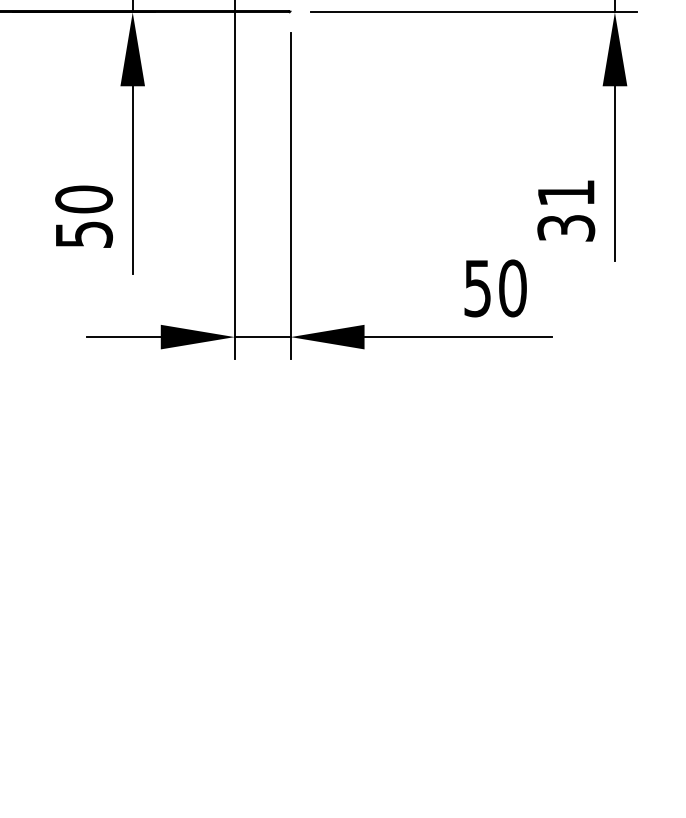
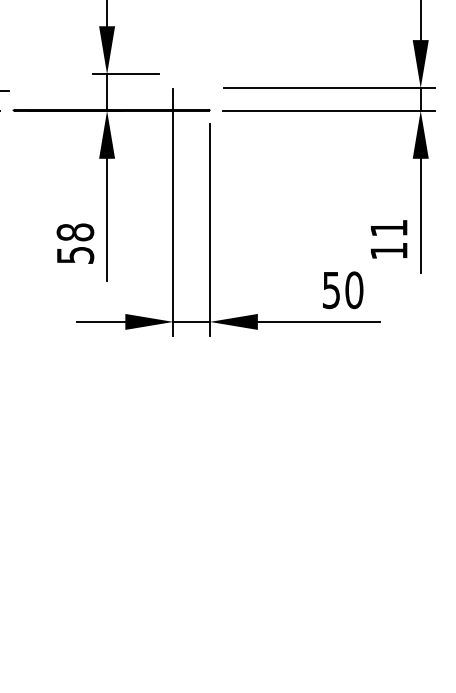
text: (84, 199) -> (75, 232), 50 -> 58
text: (565, 227) -> (388, 250), 31 -> 11

